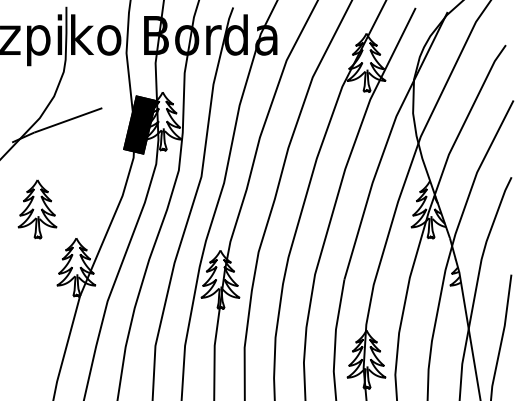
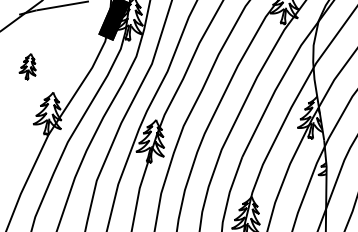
part: (37, 209) -> (28, 66), size x0.6

